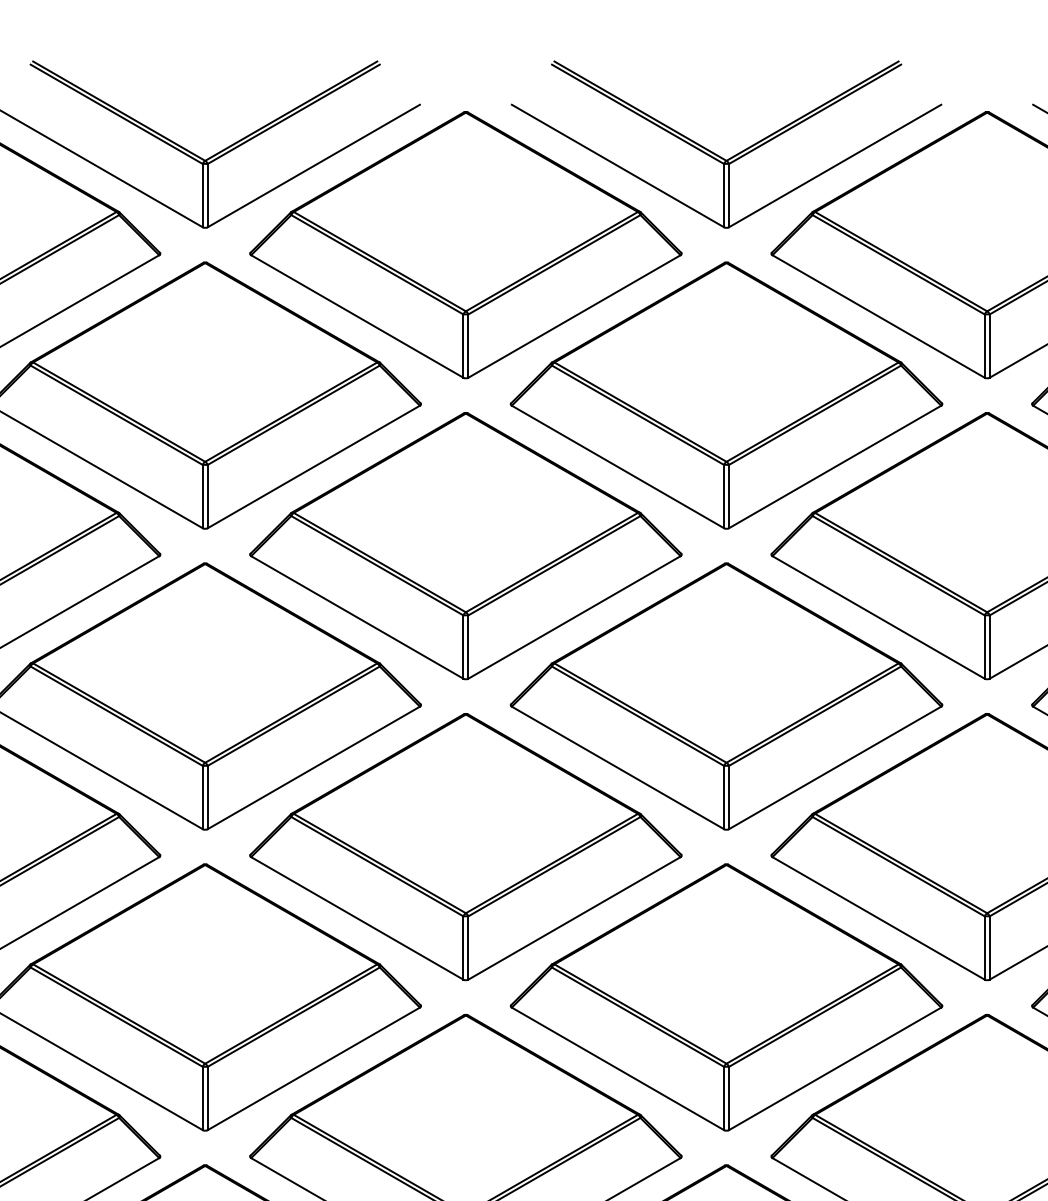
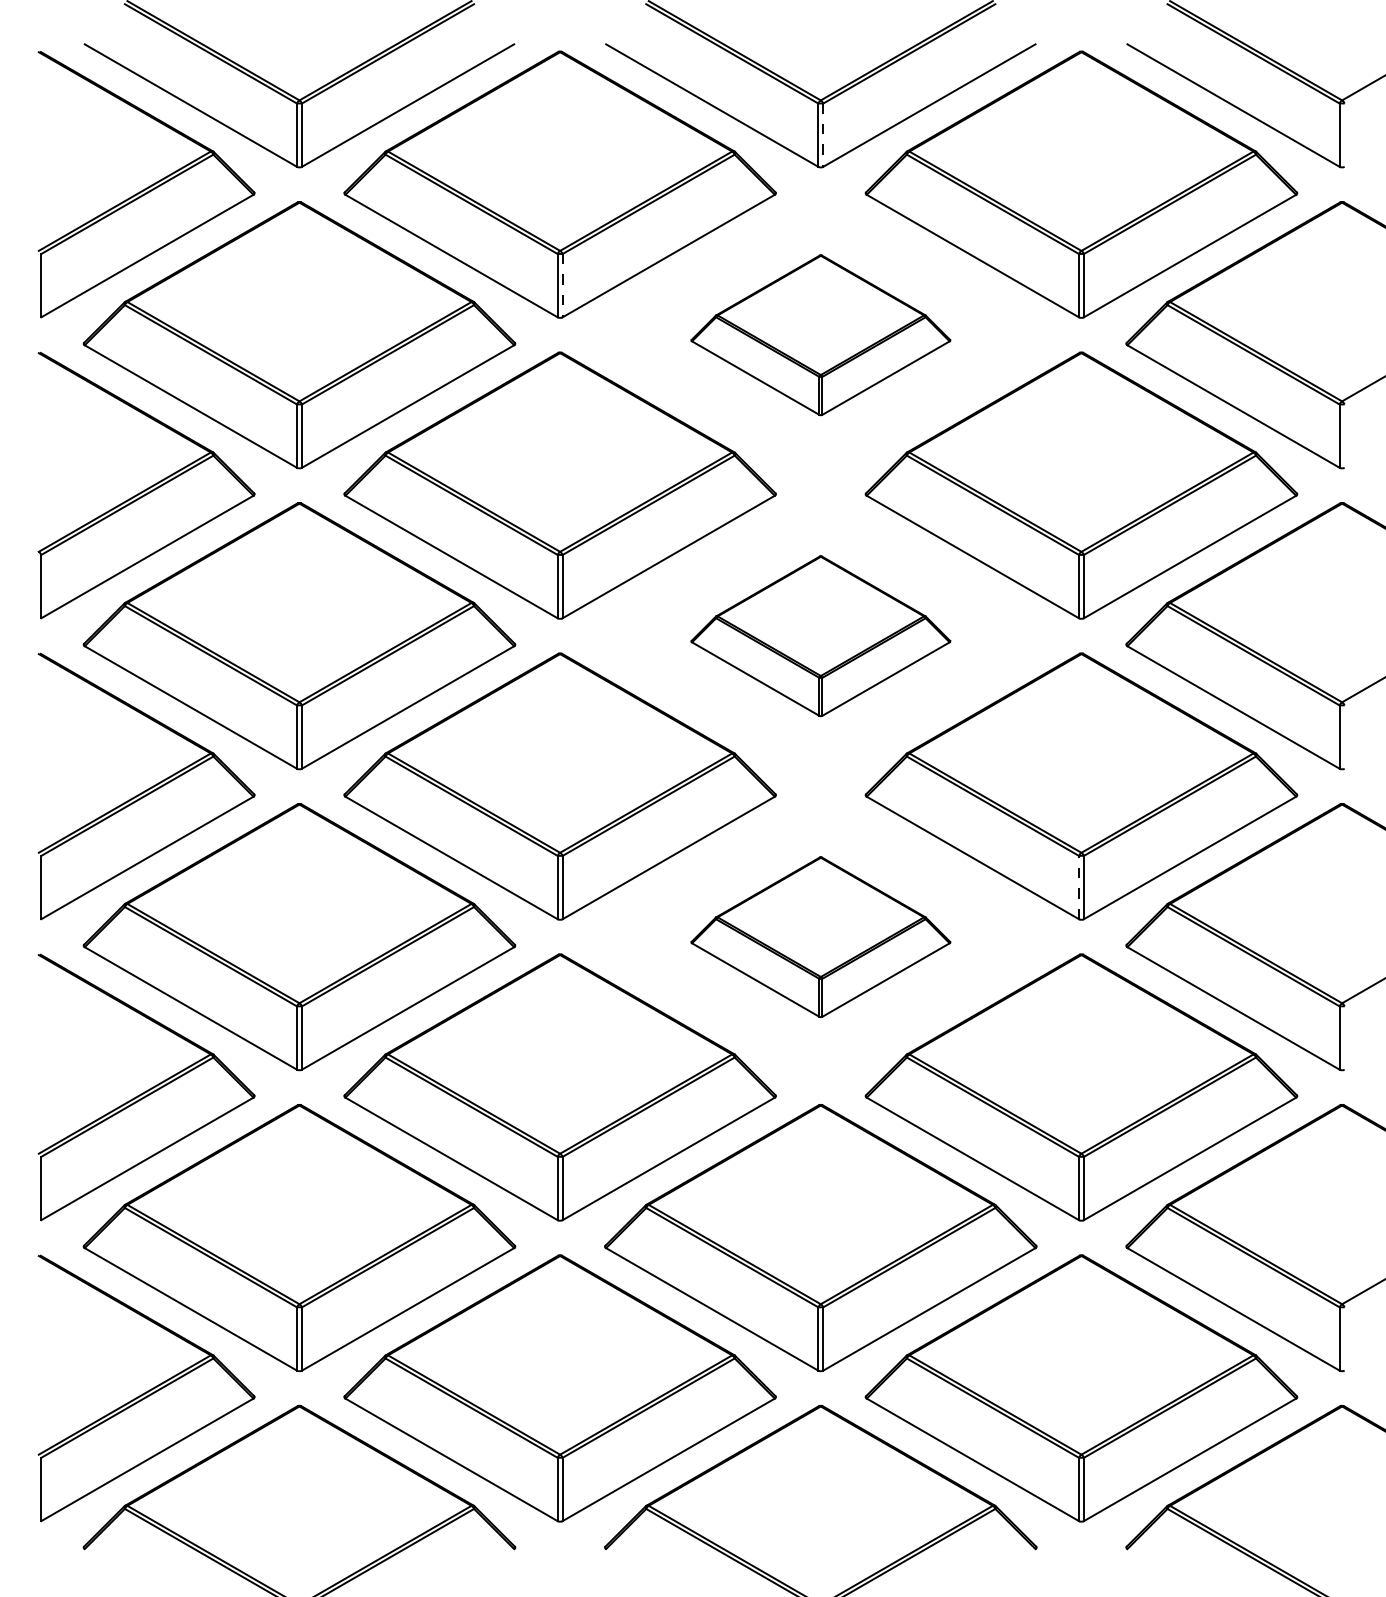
line: (729, 195) -> (823, 135), solid -> dashed
line: (468, 345) -> (562, 285), solid -> dashed
part: (726, 395) -> (820, 335), size x0.6
part: (726, 696) -> (820, 636), size x0.6
line: (984, 947) -> (1078, 887), solid -> dashed
part: (726, 997) -> (820, 937), size x0.6

